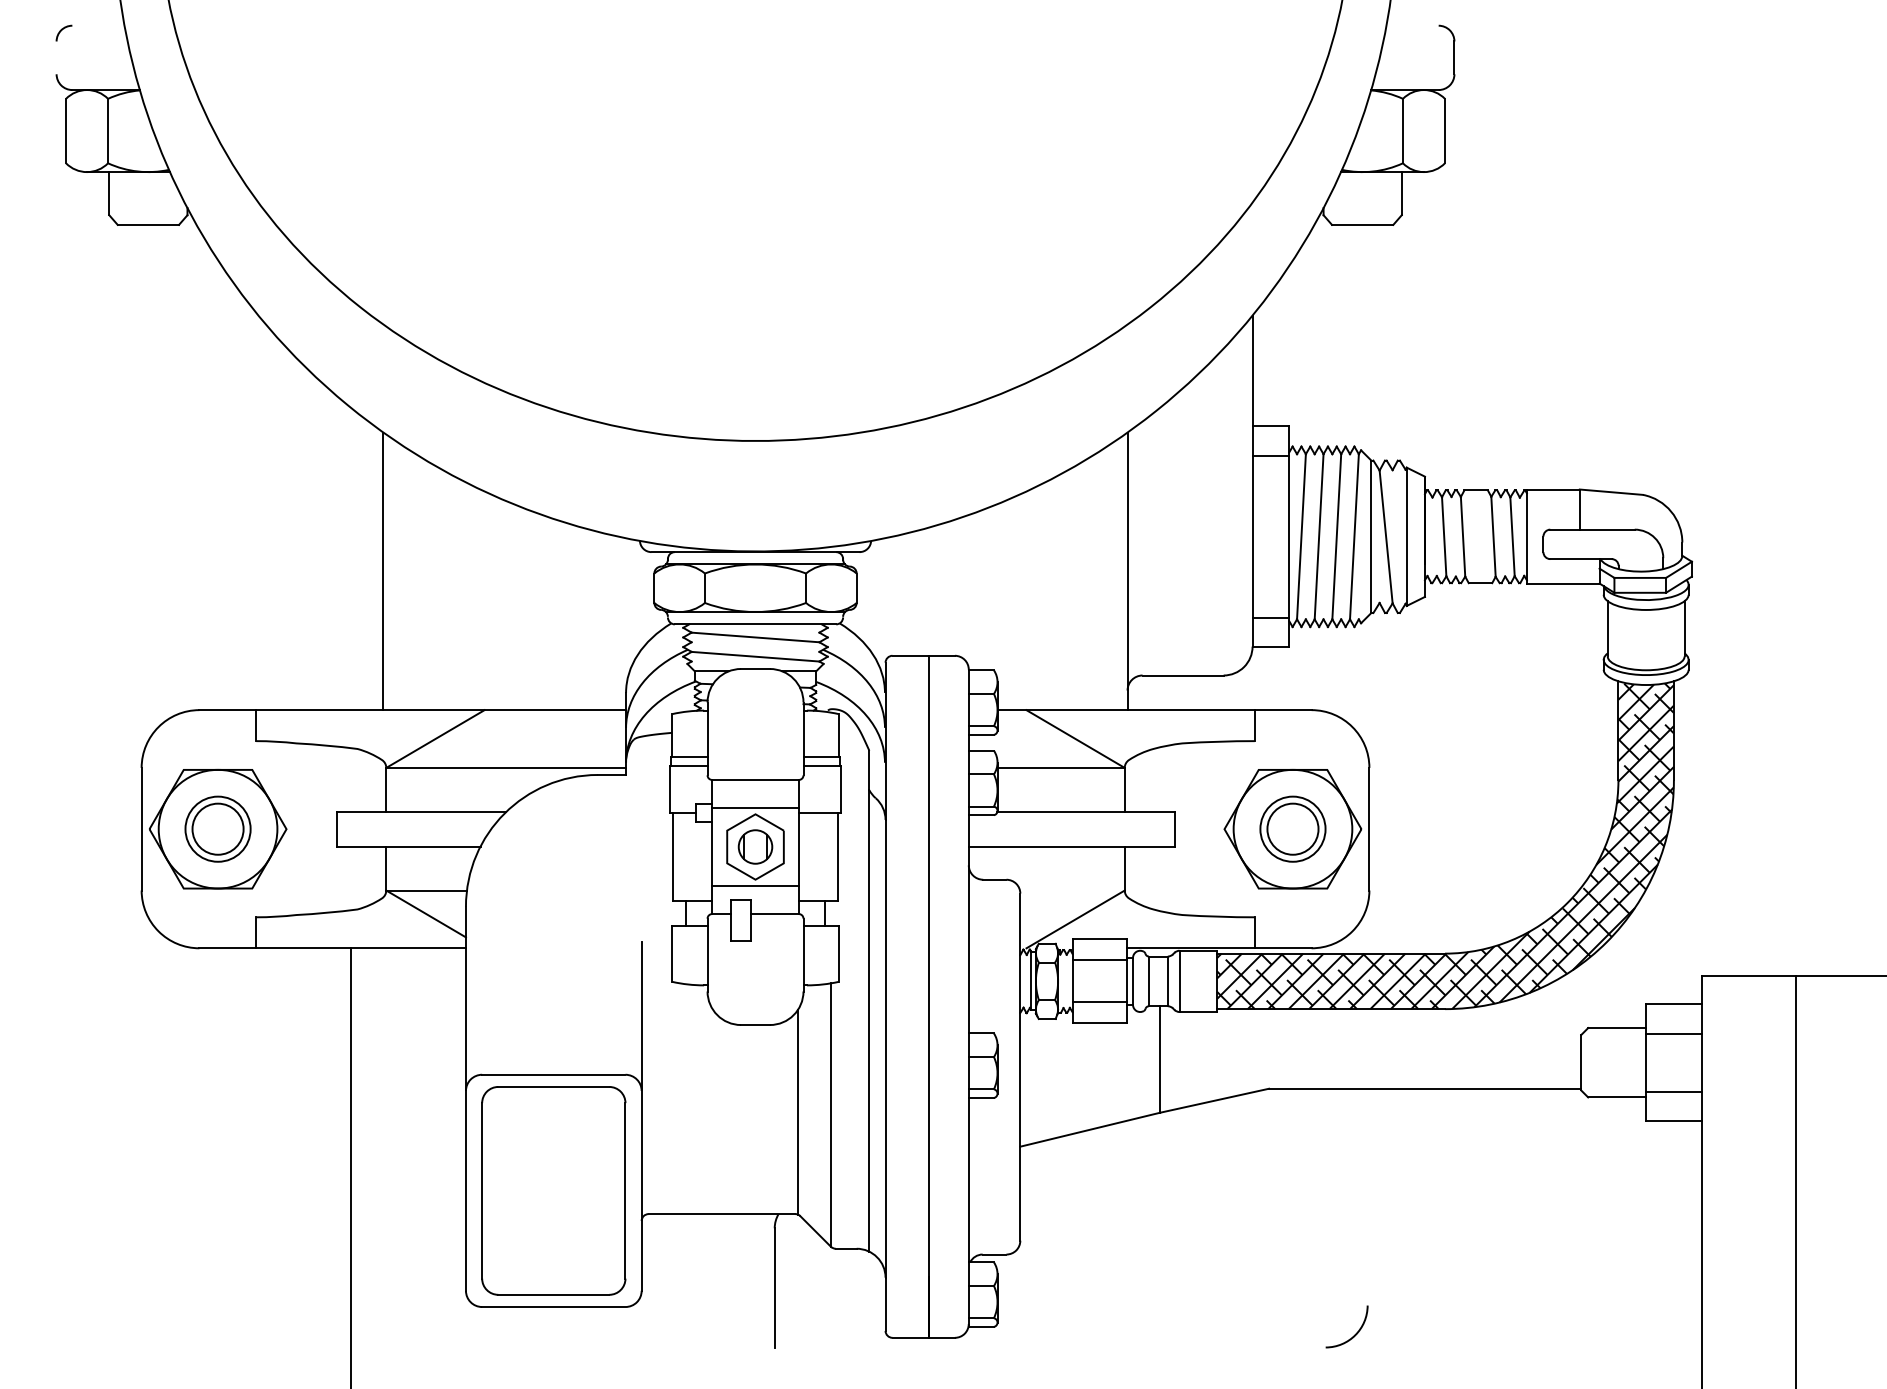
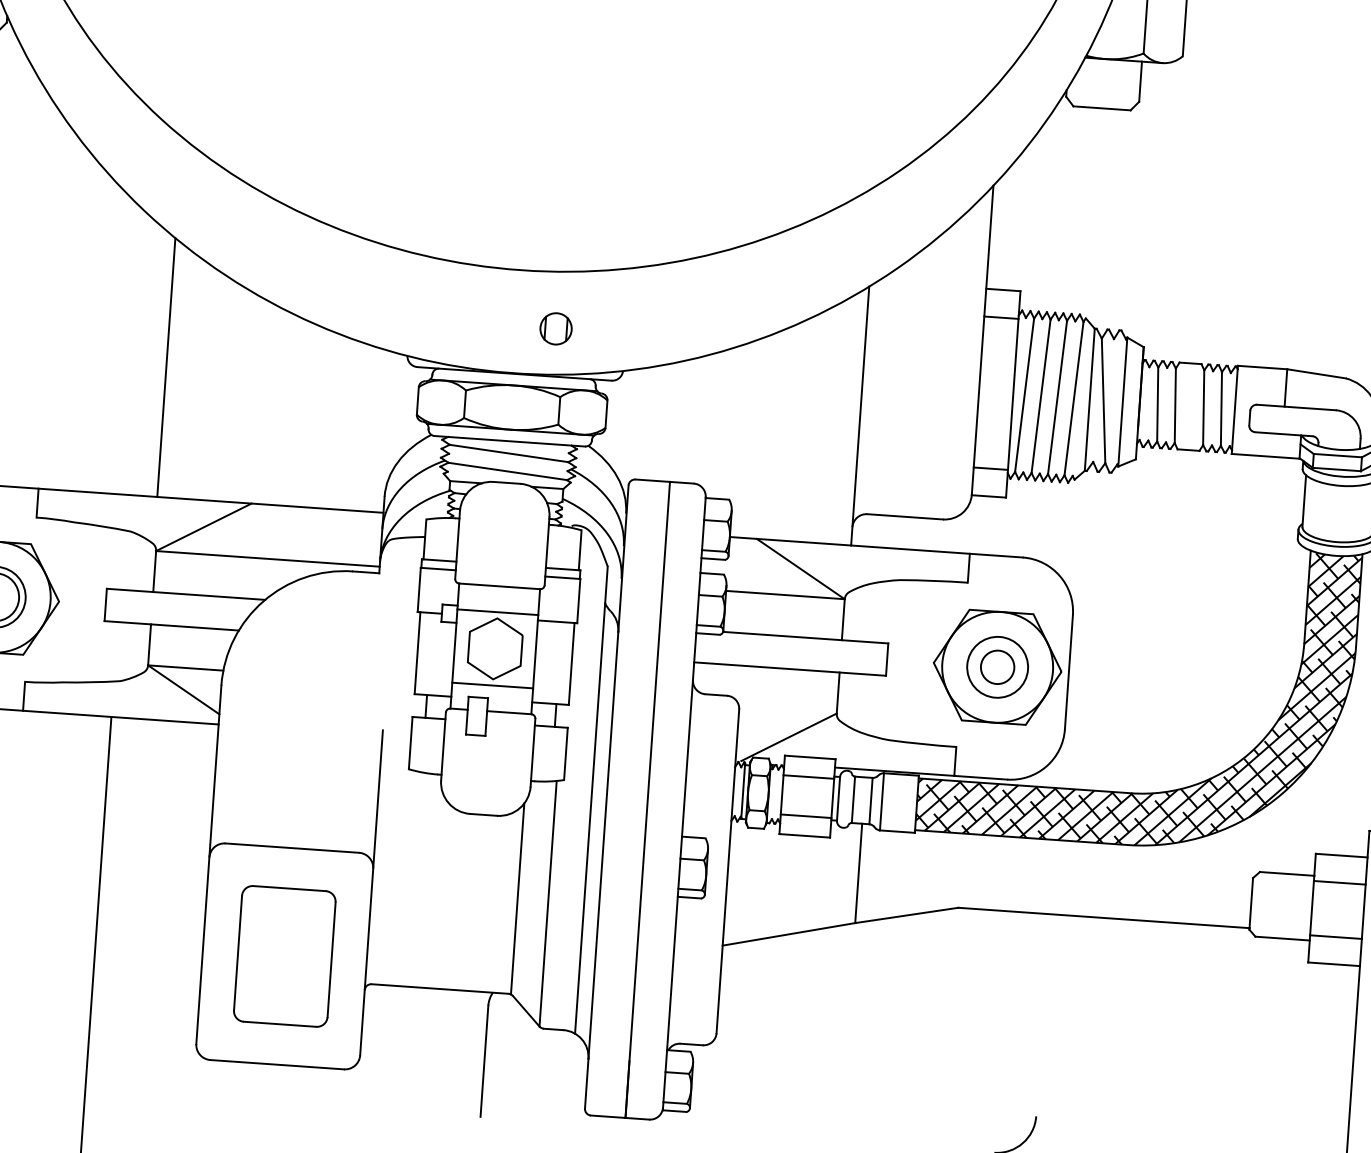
circle: (1292, 828) -> (997, 666), size x0.7
part: (755, 846) -> (556, 328), moved
part: (553, 1190) -> (284, 956), size x0.7

